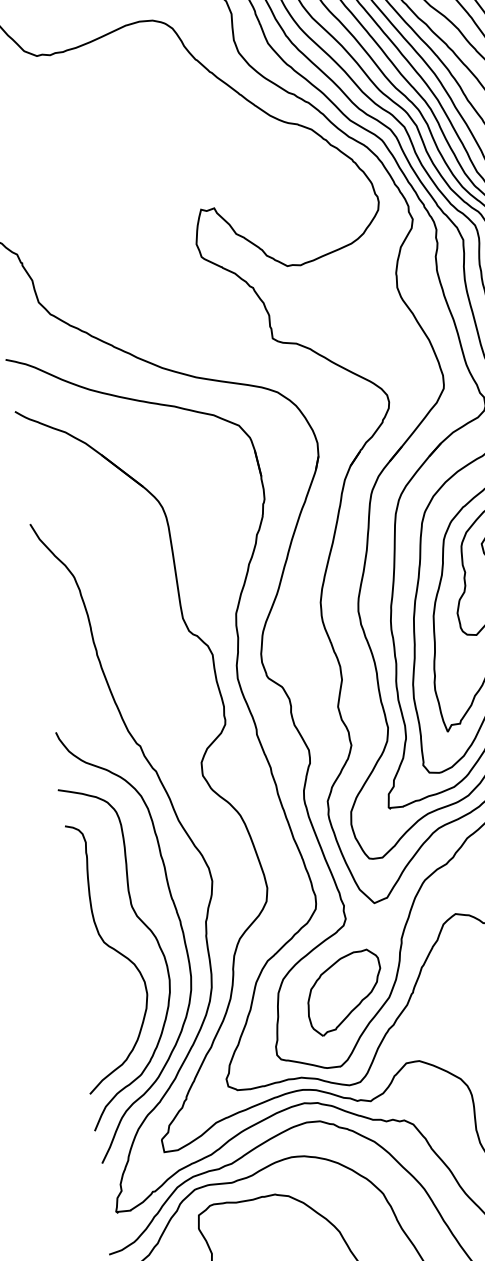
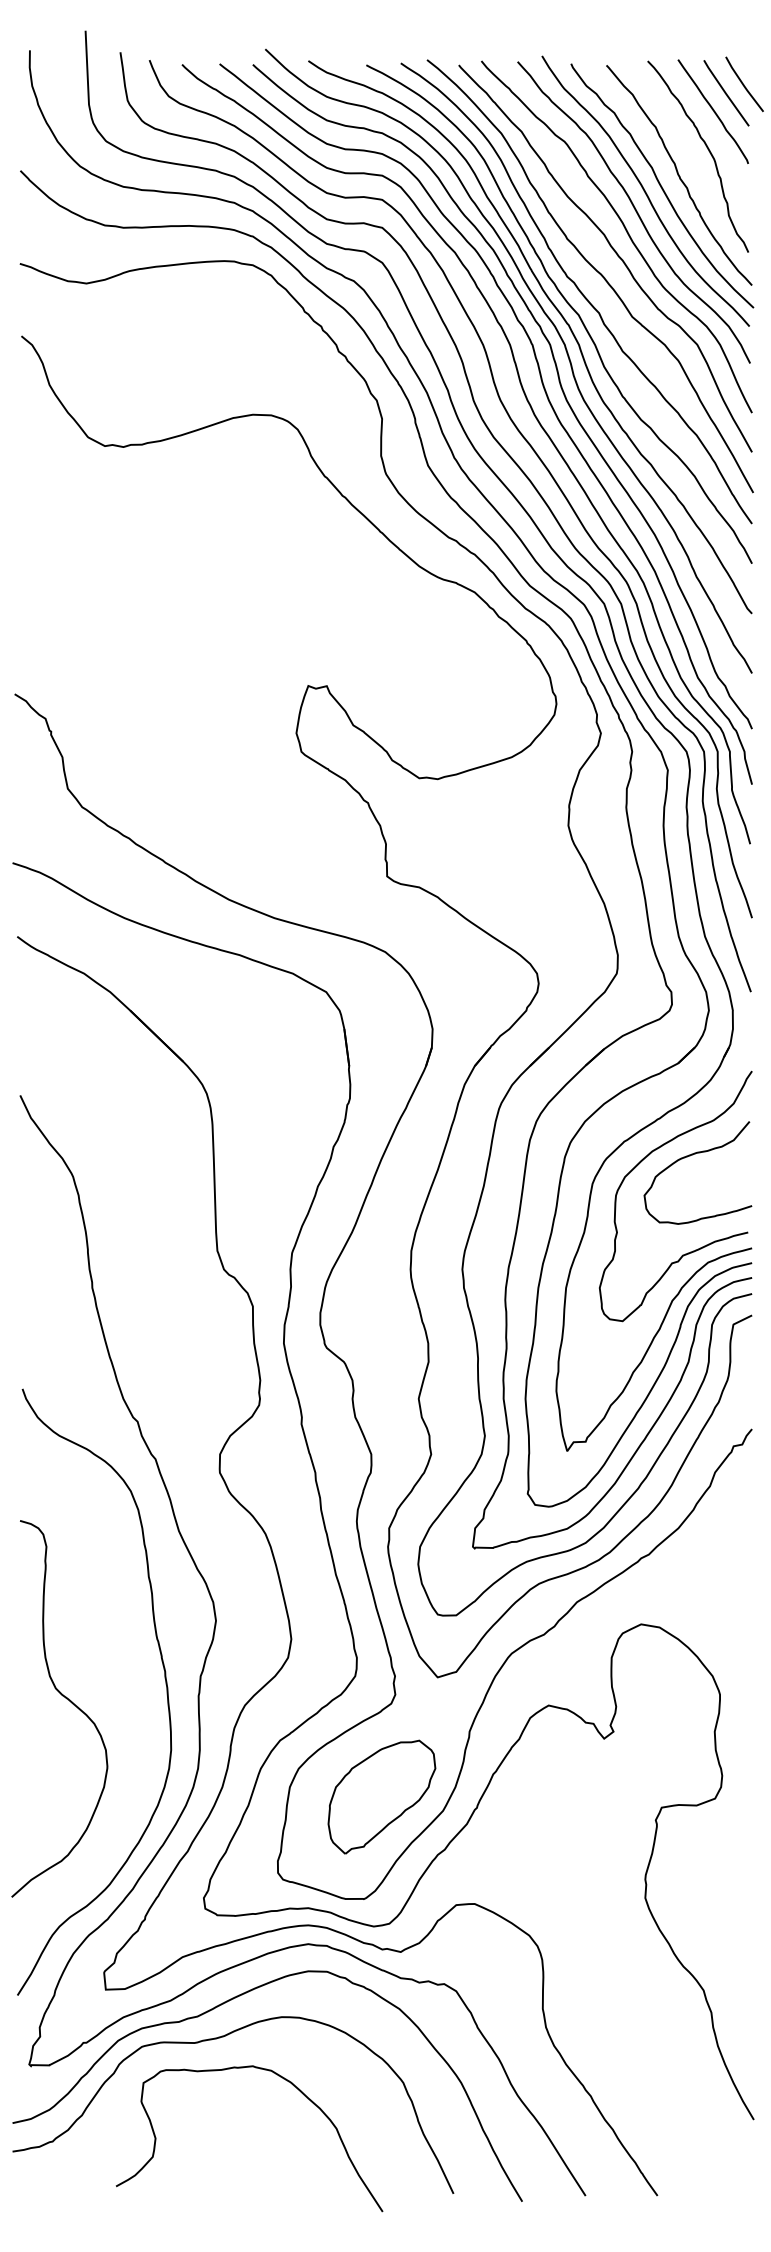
curve: (148, 929) -> (119, 1677), removed

